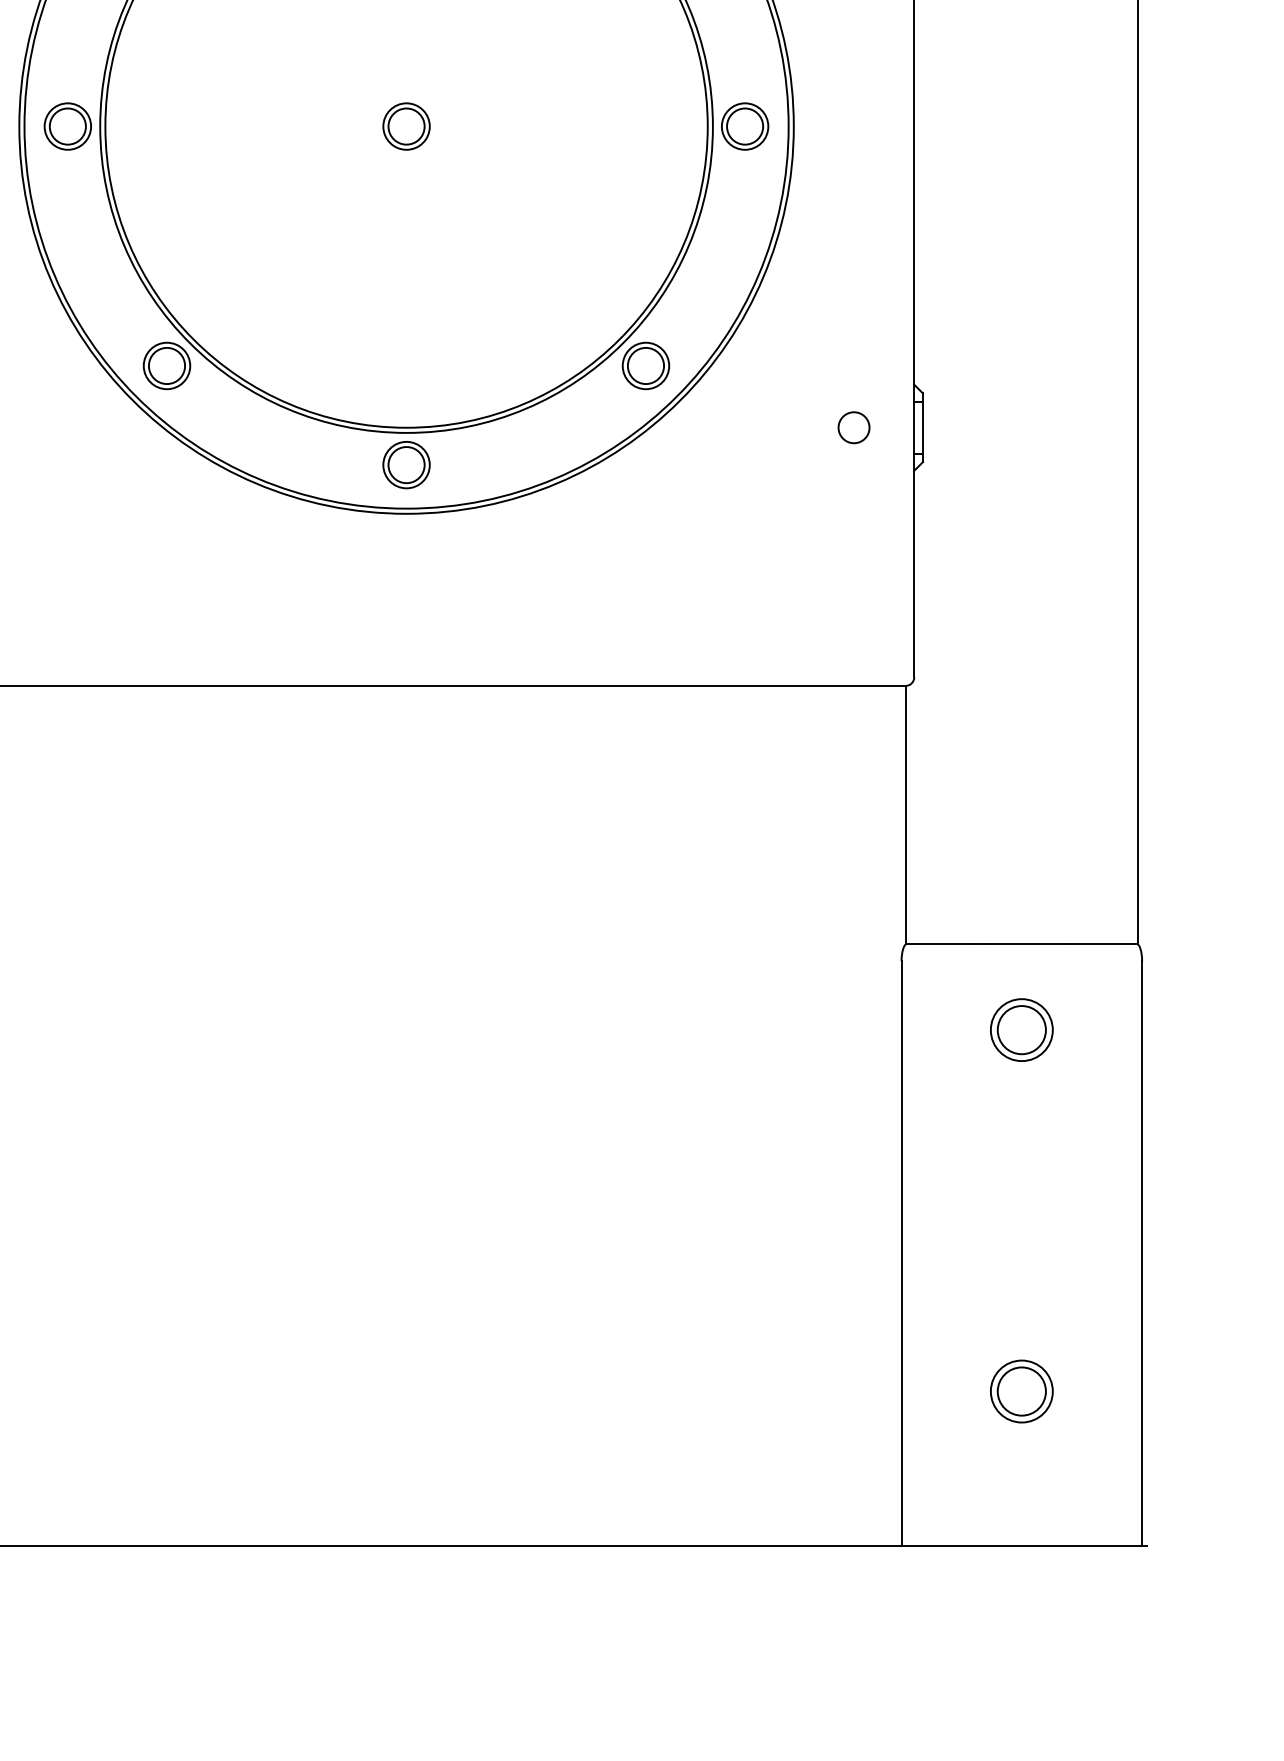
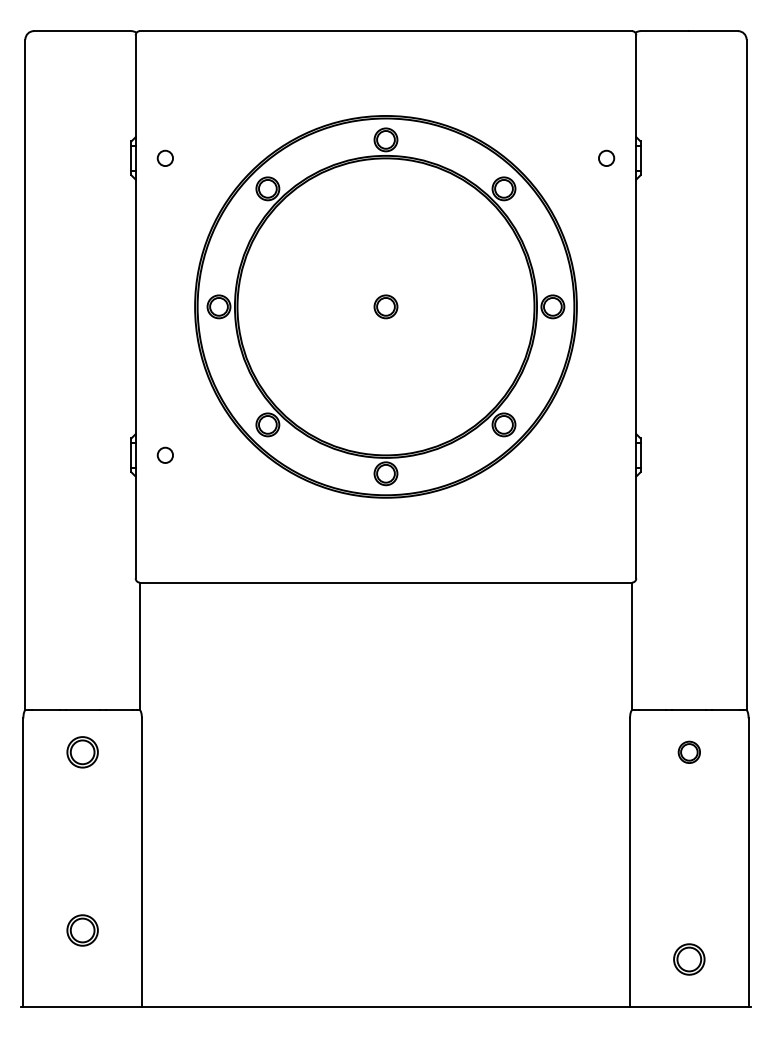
circle: (853, 425) -> (606, 454), removed
part: (1022, 1030) -> (689, 752), size x0.7
part: (1022, 1391) -> (689, 959), moved

